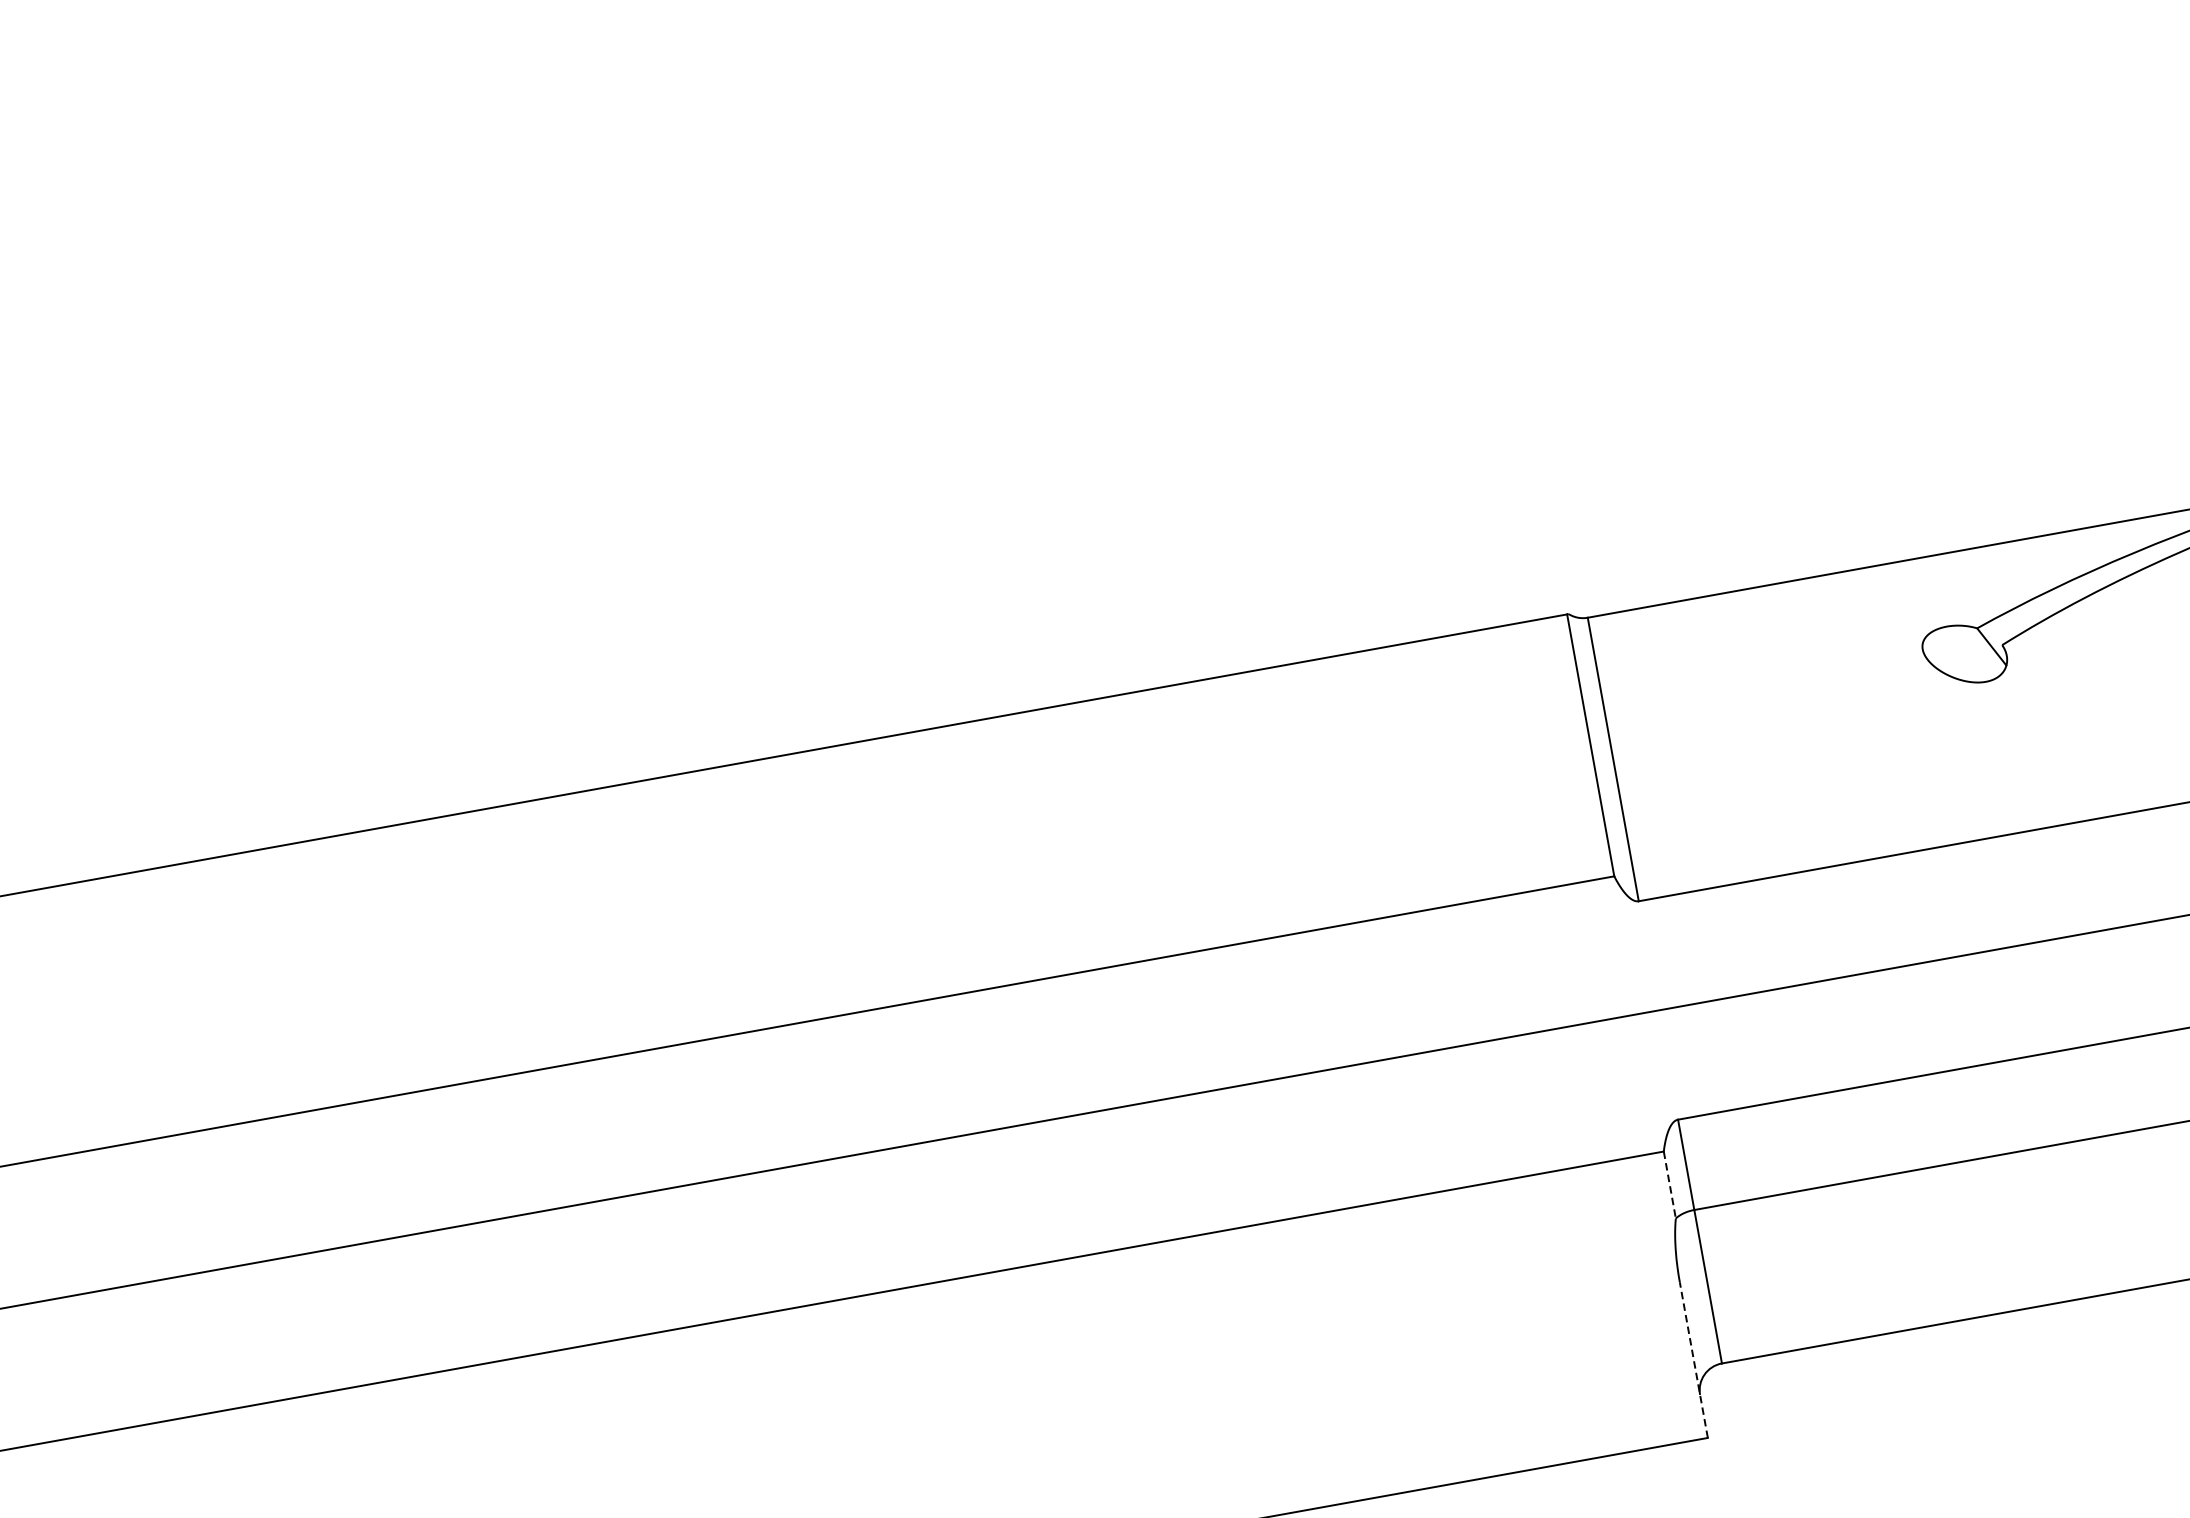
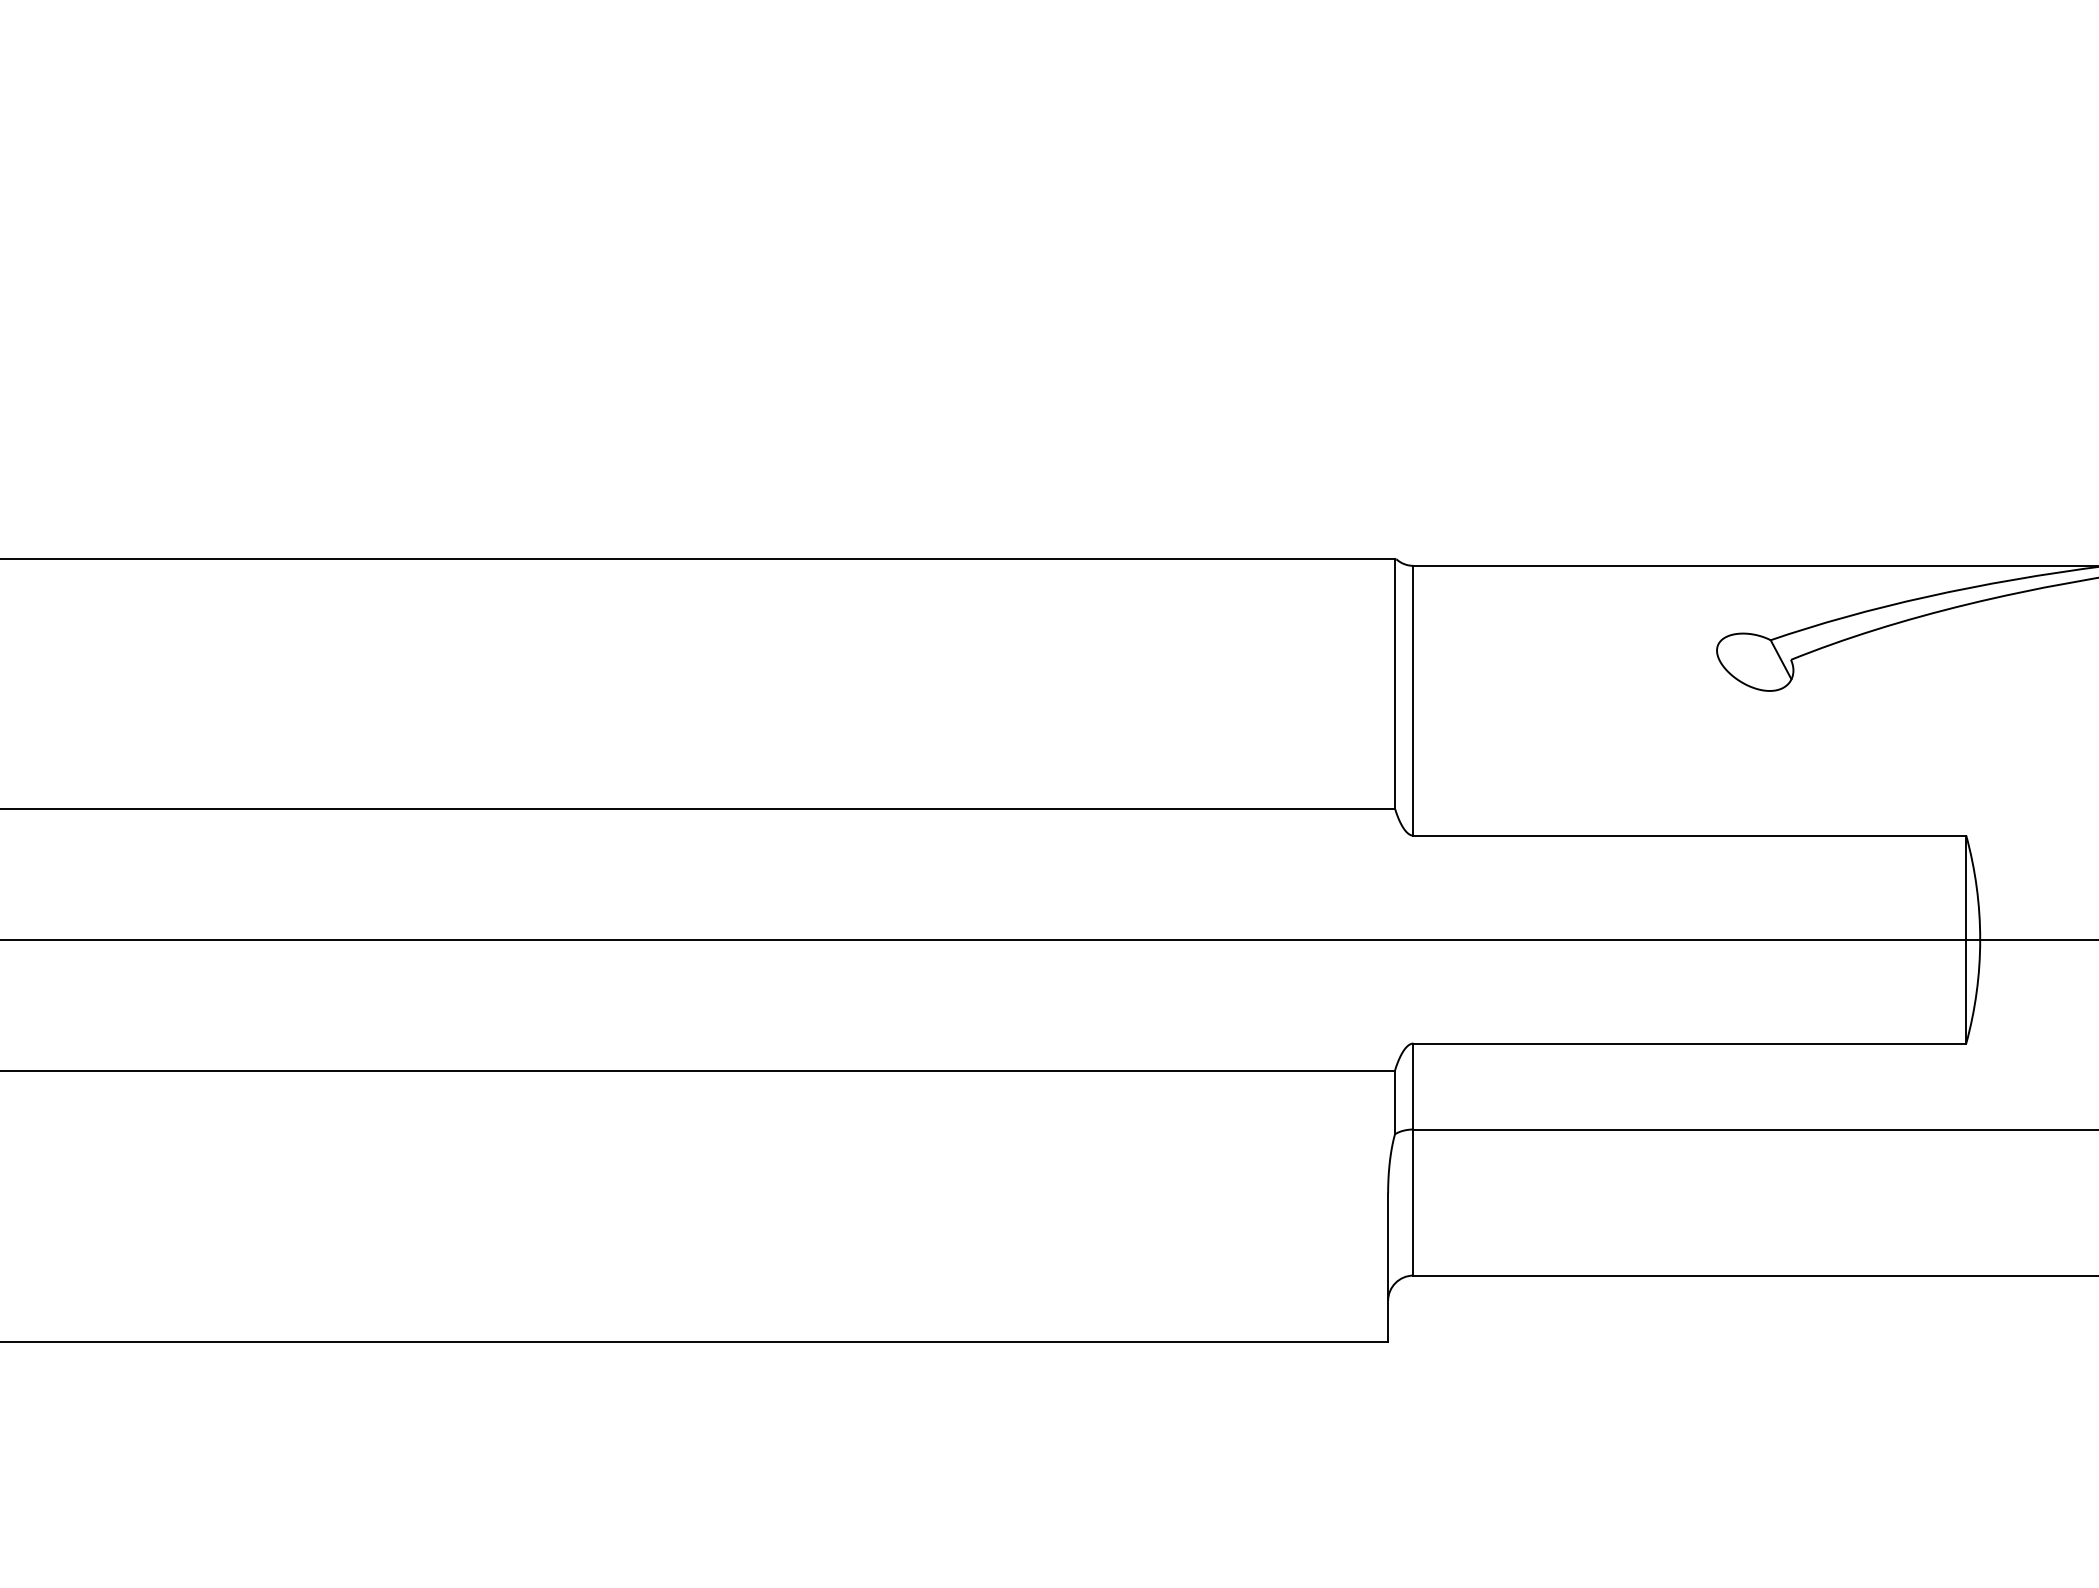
line: (1670, 1185) -> (1395, 1102), dashed -> solid
line: (1694, 1359) -> (1388, 1267), dashed -> solid

